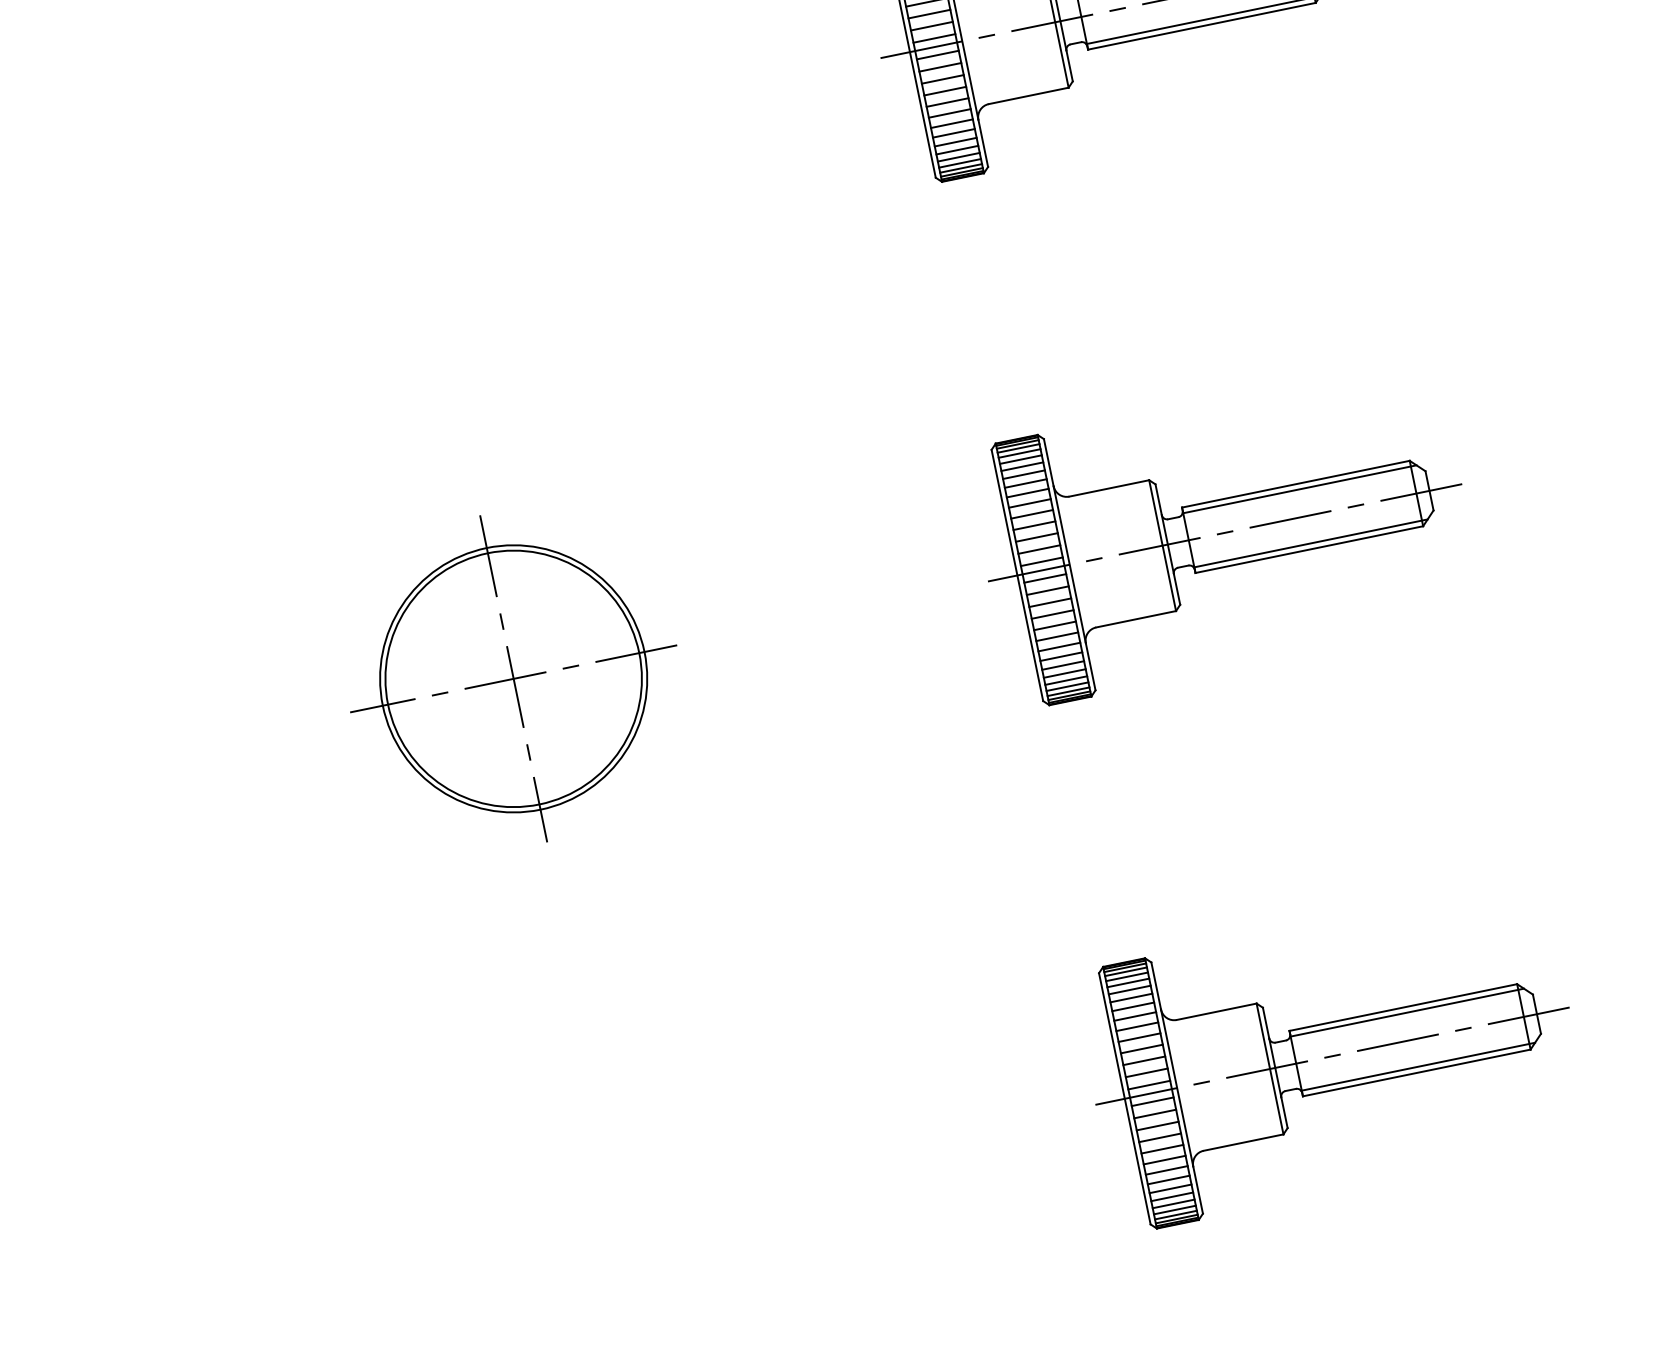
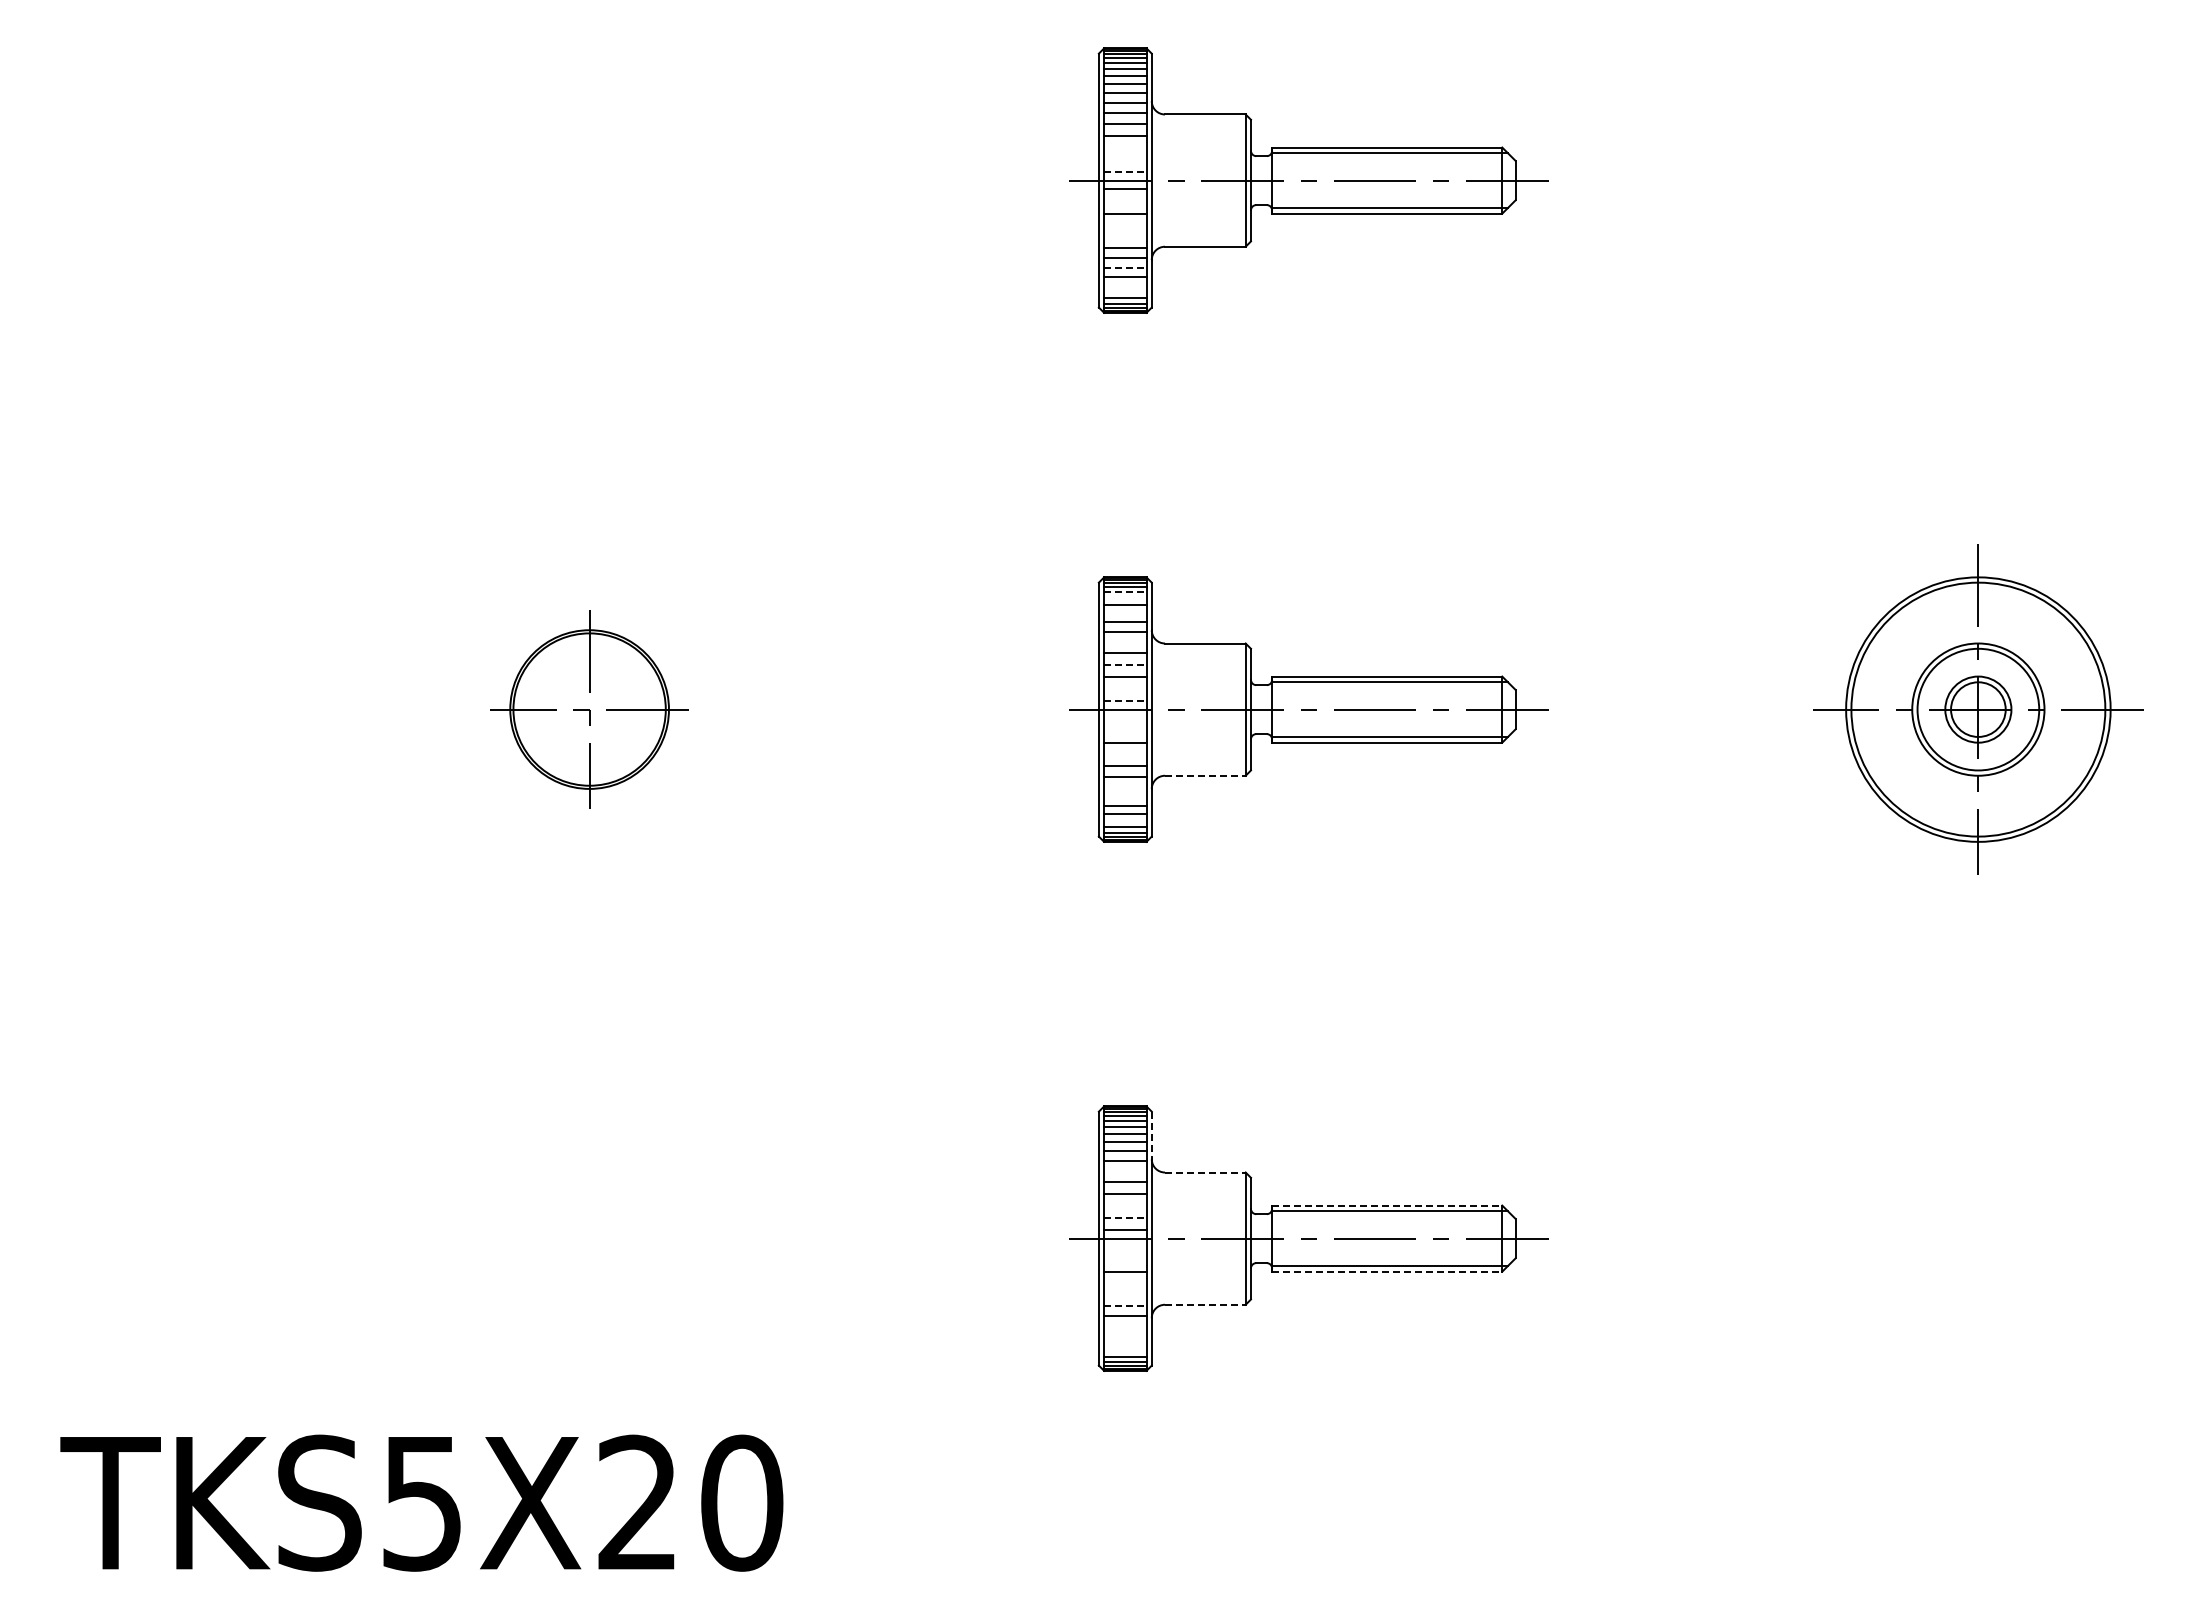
line: (929, 13) -> (1125, 147), removed
line: (932, 25) -> (1125, 159), removed
line: (934, 38) -> (1125, 172), solid -> dashed
line: (940, 67) -> (1125, 201), removed
line: (945, 91) -> (1125, 225), removed
line: (947, 102) -> (1125, 237), removed
line: (954, 133) -> (1125, 268), solid -> dashed
line: (957, 150) -> (1125, 285), removed
line: (959, 157) -> (1125, 292), removed
line: (1019, 453) -> (1125, 591), solid -> dashed
line: (1020, 459) -> (1125, 597), removed
line: (1024, 474) -> (1125, 613), removed
line: (1030, 503) -> (1125, 642), removed
line: (1034, 525) -> (1125, 664), solid -> dashed
line: (1039, 549) -> (1125, 688), removed
line: (1042, 562) -> (1125, 701), solid -> dashed
line: (1045, 578) -> (1125, 718), removed
line: (1047, 590) -> (1125, 730), removed
line: (1052, 614) -> (1125, 754), removed
line: (1136, 618) -> (1205, 775), solid -> dashed
line: (1059, 647) -> (1125, 787), removed
line: (1061, 656) -> (1125, 797), removed
part: (513, 678) -> (589, 709), size x0.6
line: (1066, 680) -> (1125, 821), removed
line: (1155, 986) -> (1151, 1135), solid -> dashed
line: (1403, 1007) -> (1387, 1205), solid -> dashed
line: (1216, 1011) -> (1205, 1172), solid -> dashed
line: (1137, 1026) -> (1125, 1171), removed
line: (1144, 1060) -> (1125, 1205), removed
line: (1146, 1072) -> (1125, 1217), solid -> dashed
line: (1417, 1072) -> (1387, 1271), solid -> dashed
line: (1152, 1102) -> (1125, 1247), removed
line: (1155, 1114) -> (1125, 1259), removed
line: (1160, 1137) -> (1125, 1283), removed
line: (1243, 1142) -> (1205, 1304), solid -> dashed
line: (1162, 1149) -> (1125, 1295), removed
line: (1164, 1160) -> (1125, 1306), solid -> dashed
line: (1168, 1180) -> (1125, 1326), removed
line: (1170, 1189) -> (1125, 1335), removed
line: (1172, 1197) -> (1125, 1343), removed
line: (1173, 1204) -> (1125, 1350), removed

